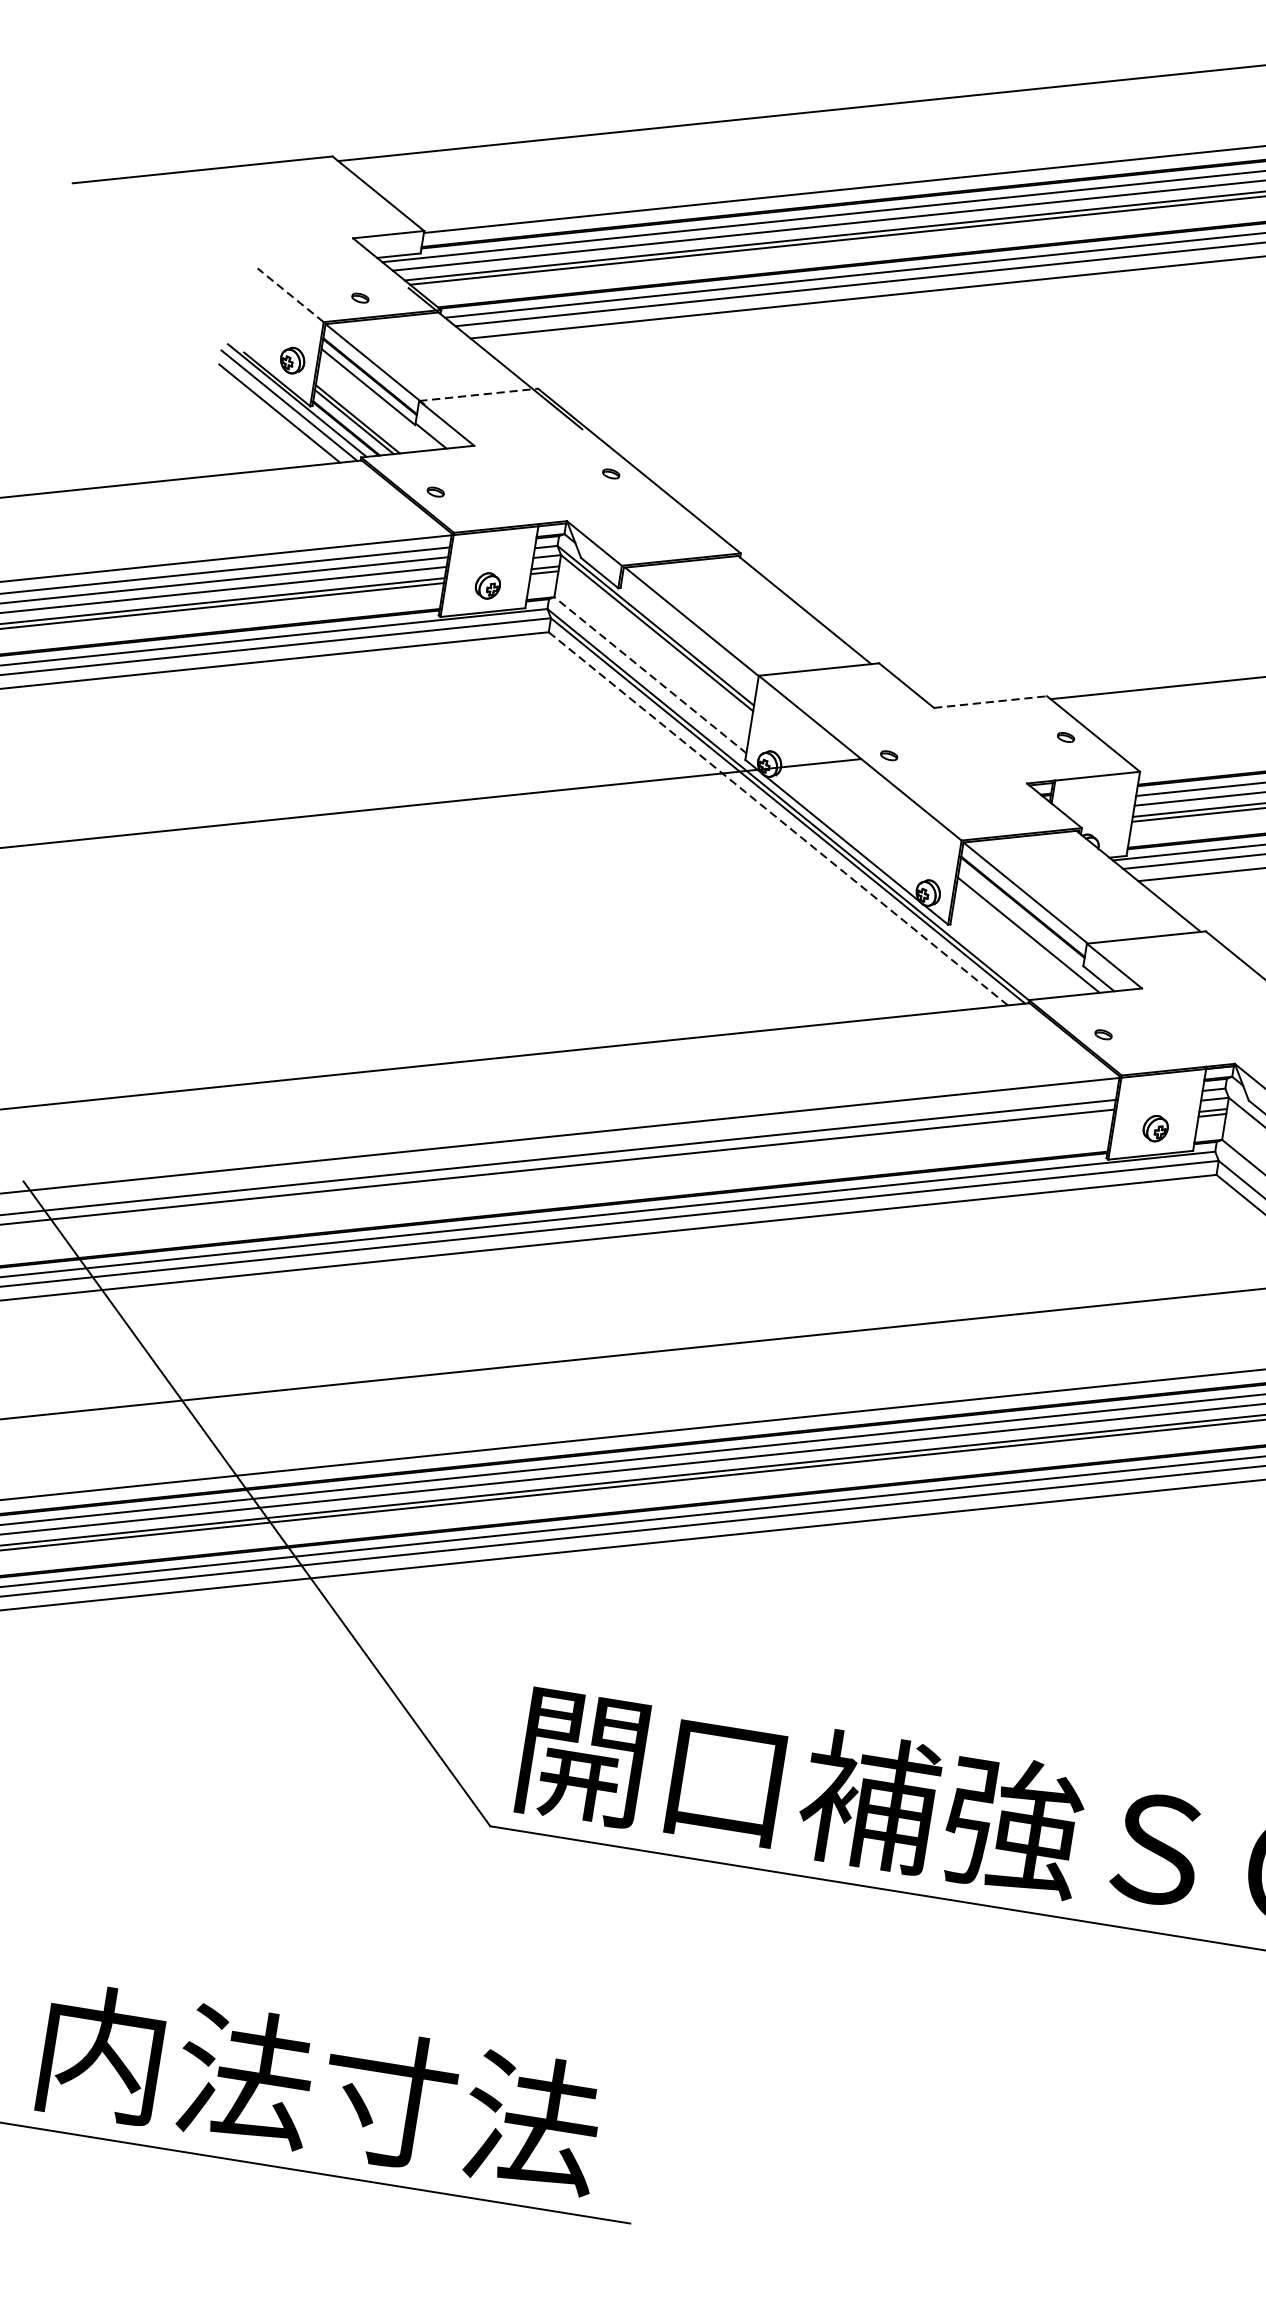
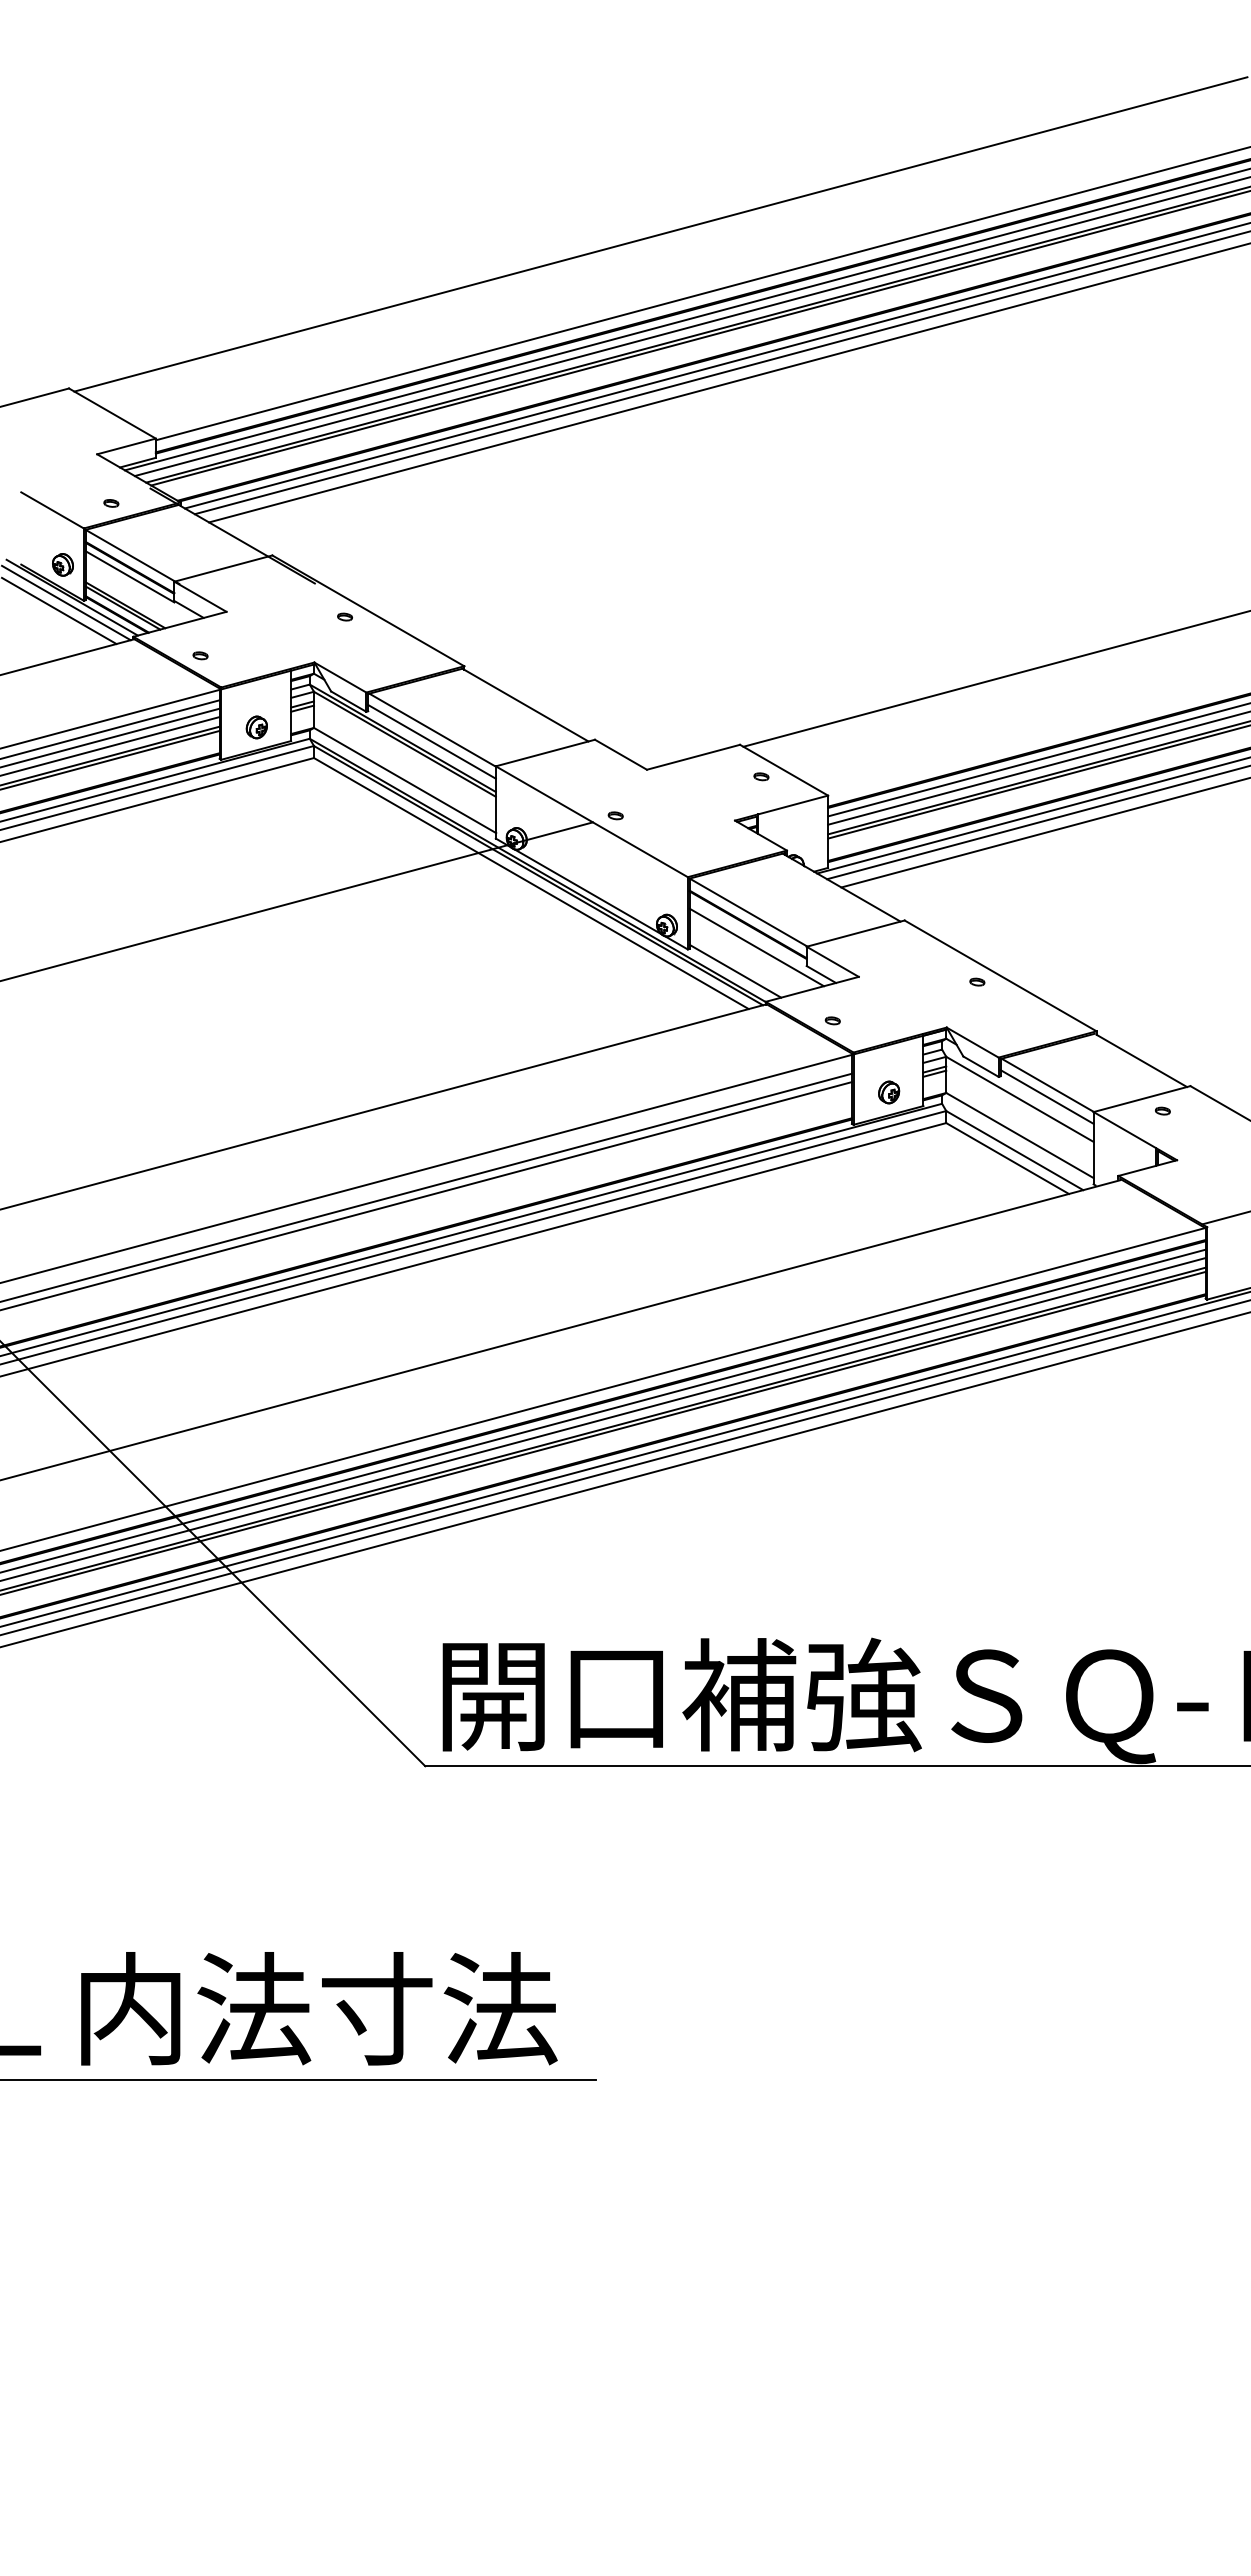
line: (290, 295) -> (52, 510), dashed -> solid
line: (478, 394) -> (223, 568), dashed -> solid
line: (688, 634) -> (431, 741), added
line: (649, 675) -> (404, 780), dashed -> solid
line: (991, 702) -> (694, 757), dashed -> solid
line: (777, 818) -> (530, 883), dashed -> solid
line: (999, 958) -> (735, 970), added

